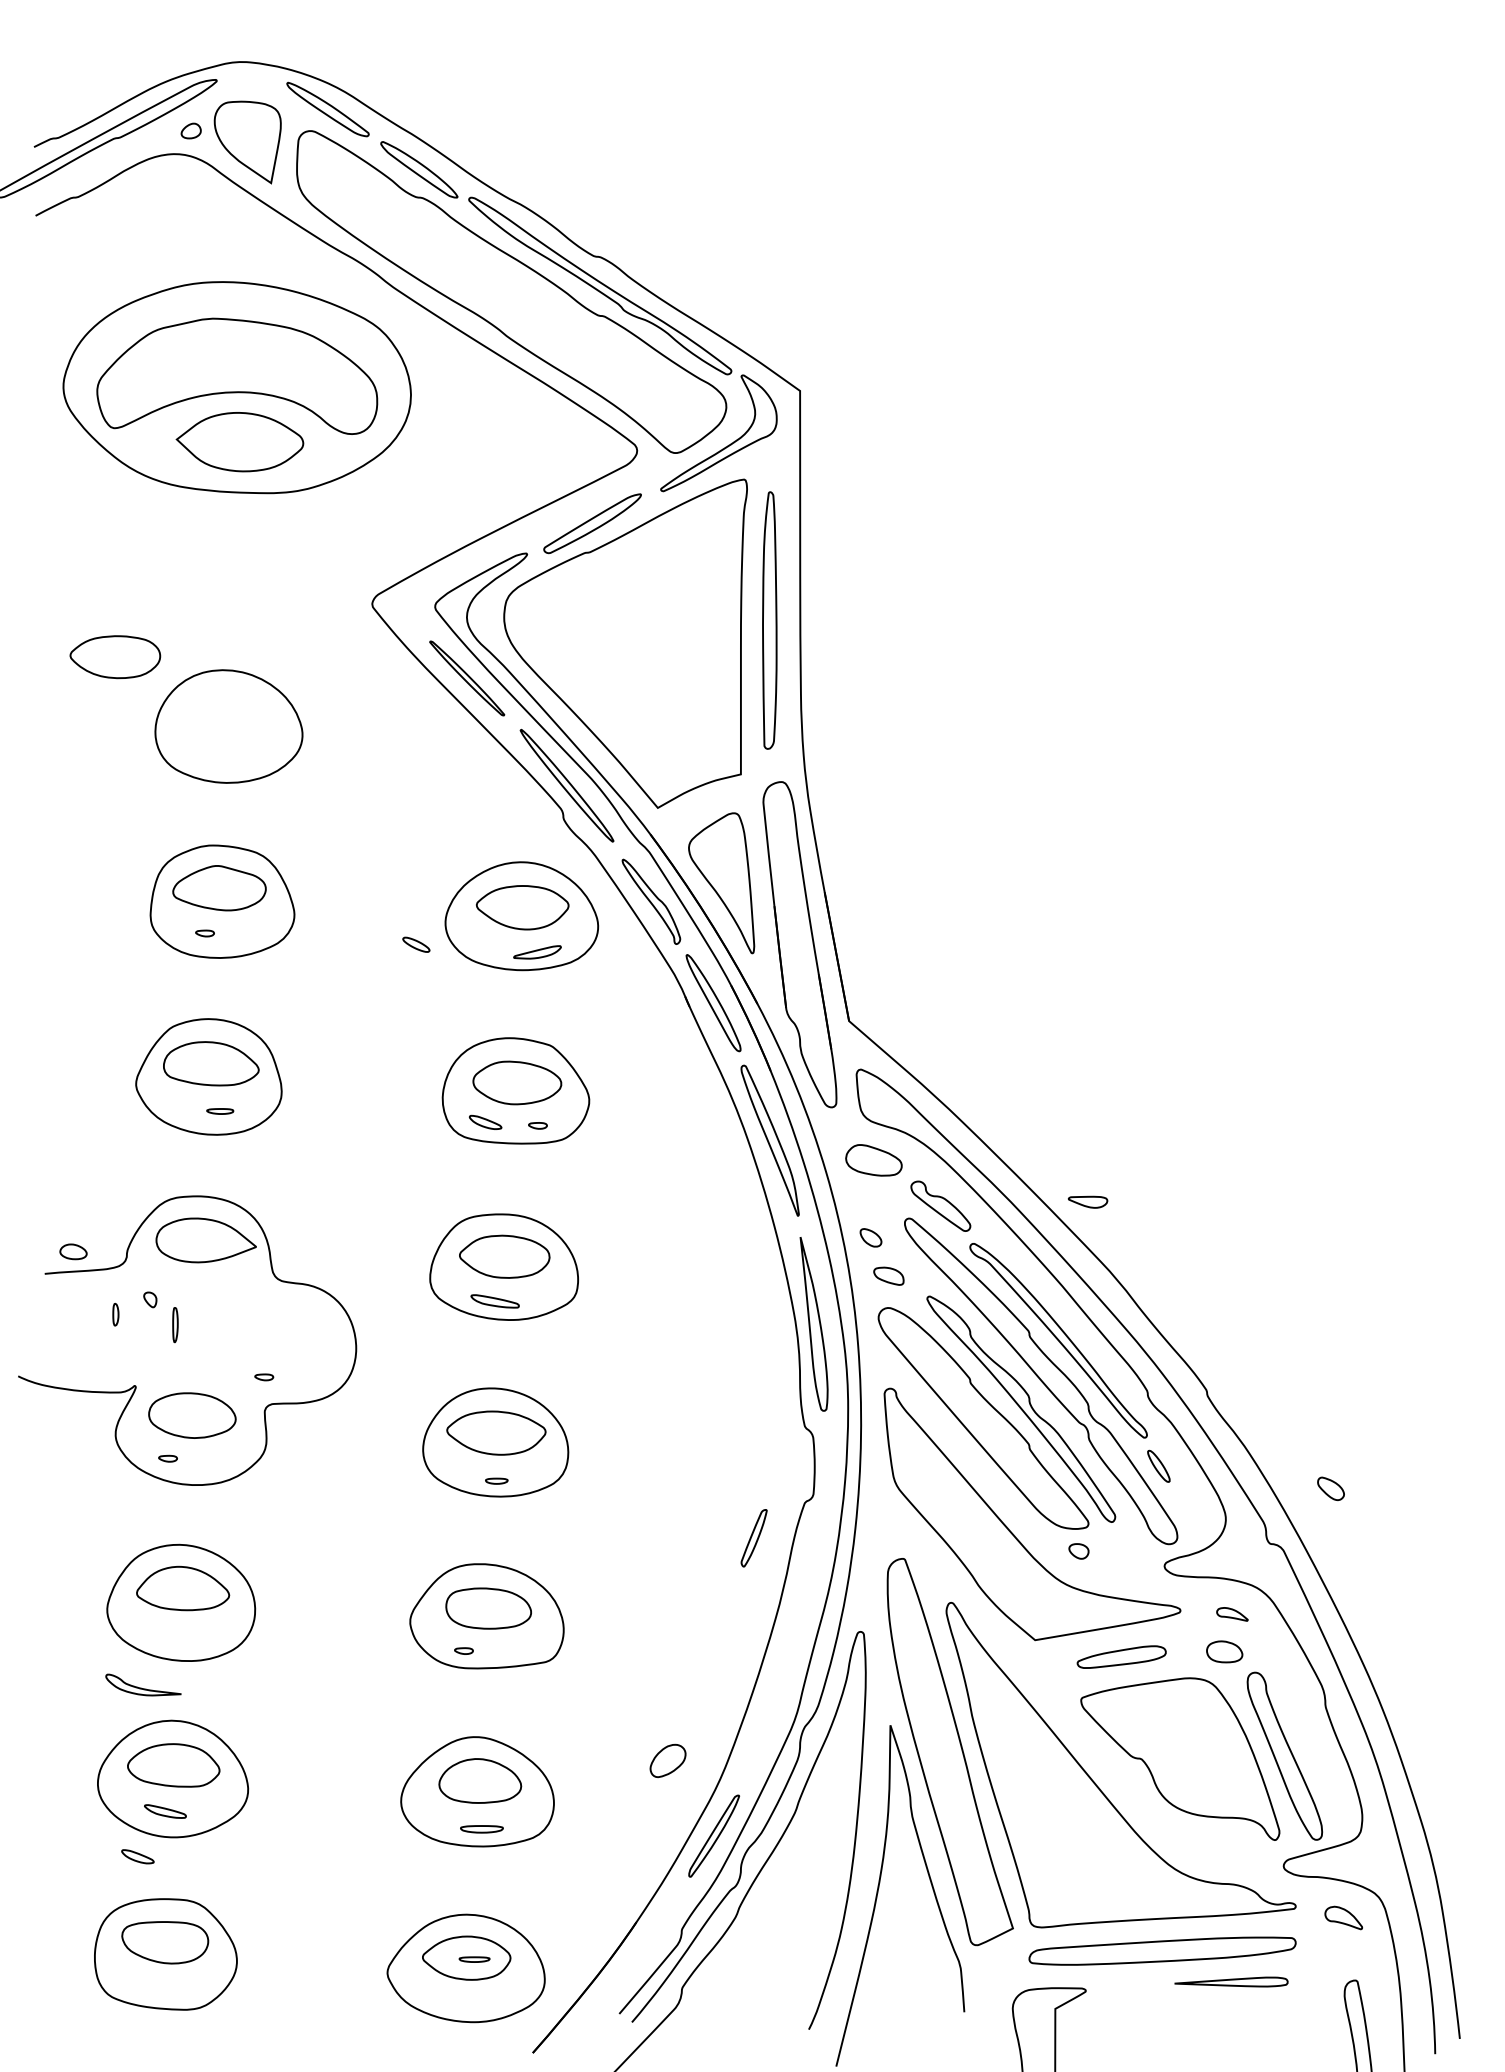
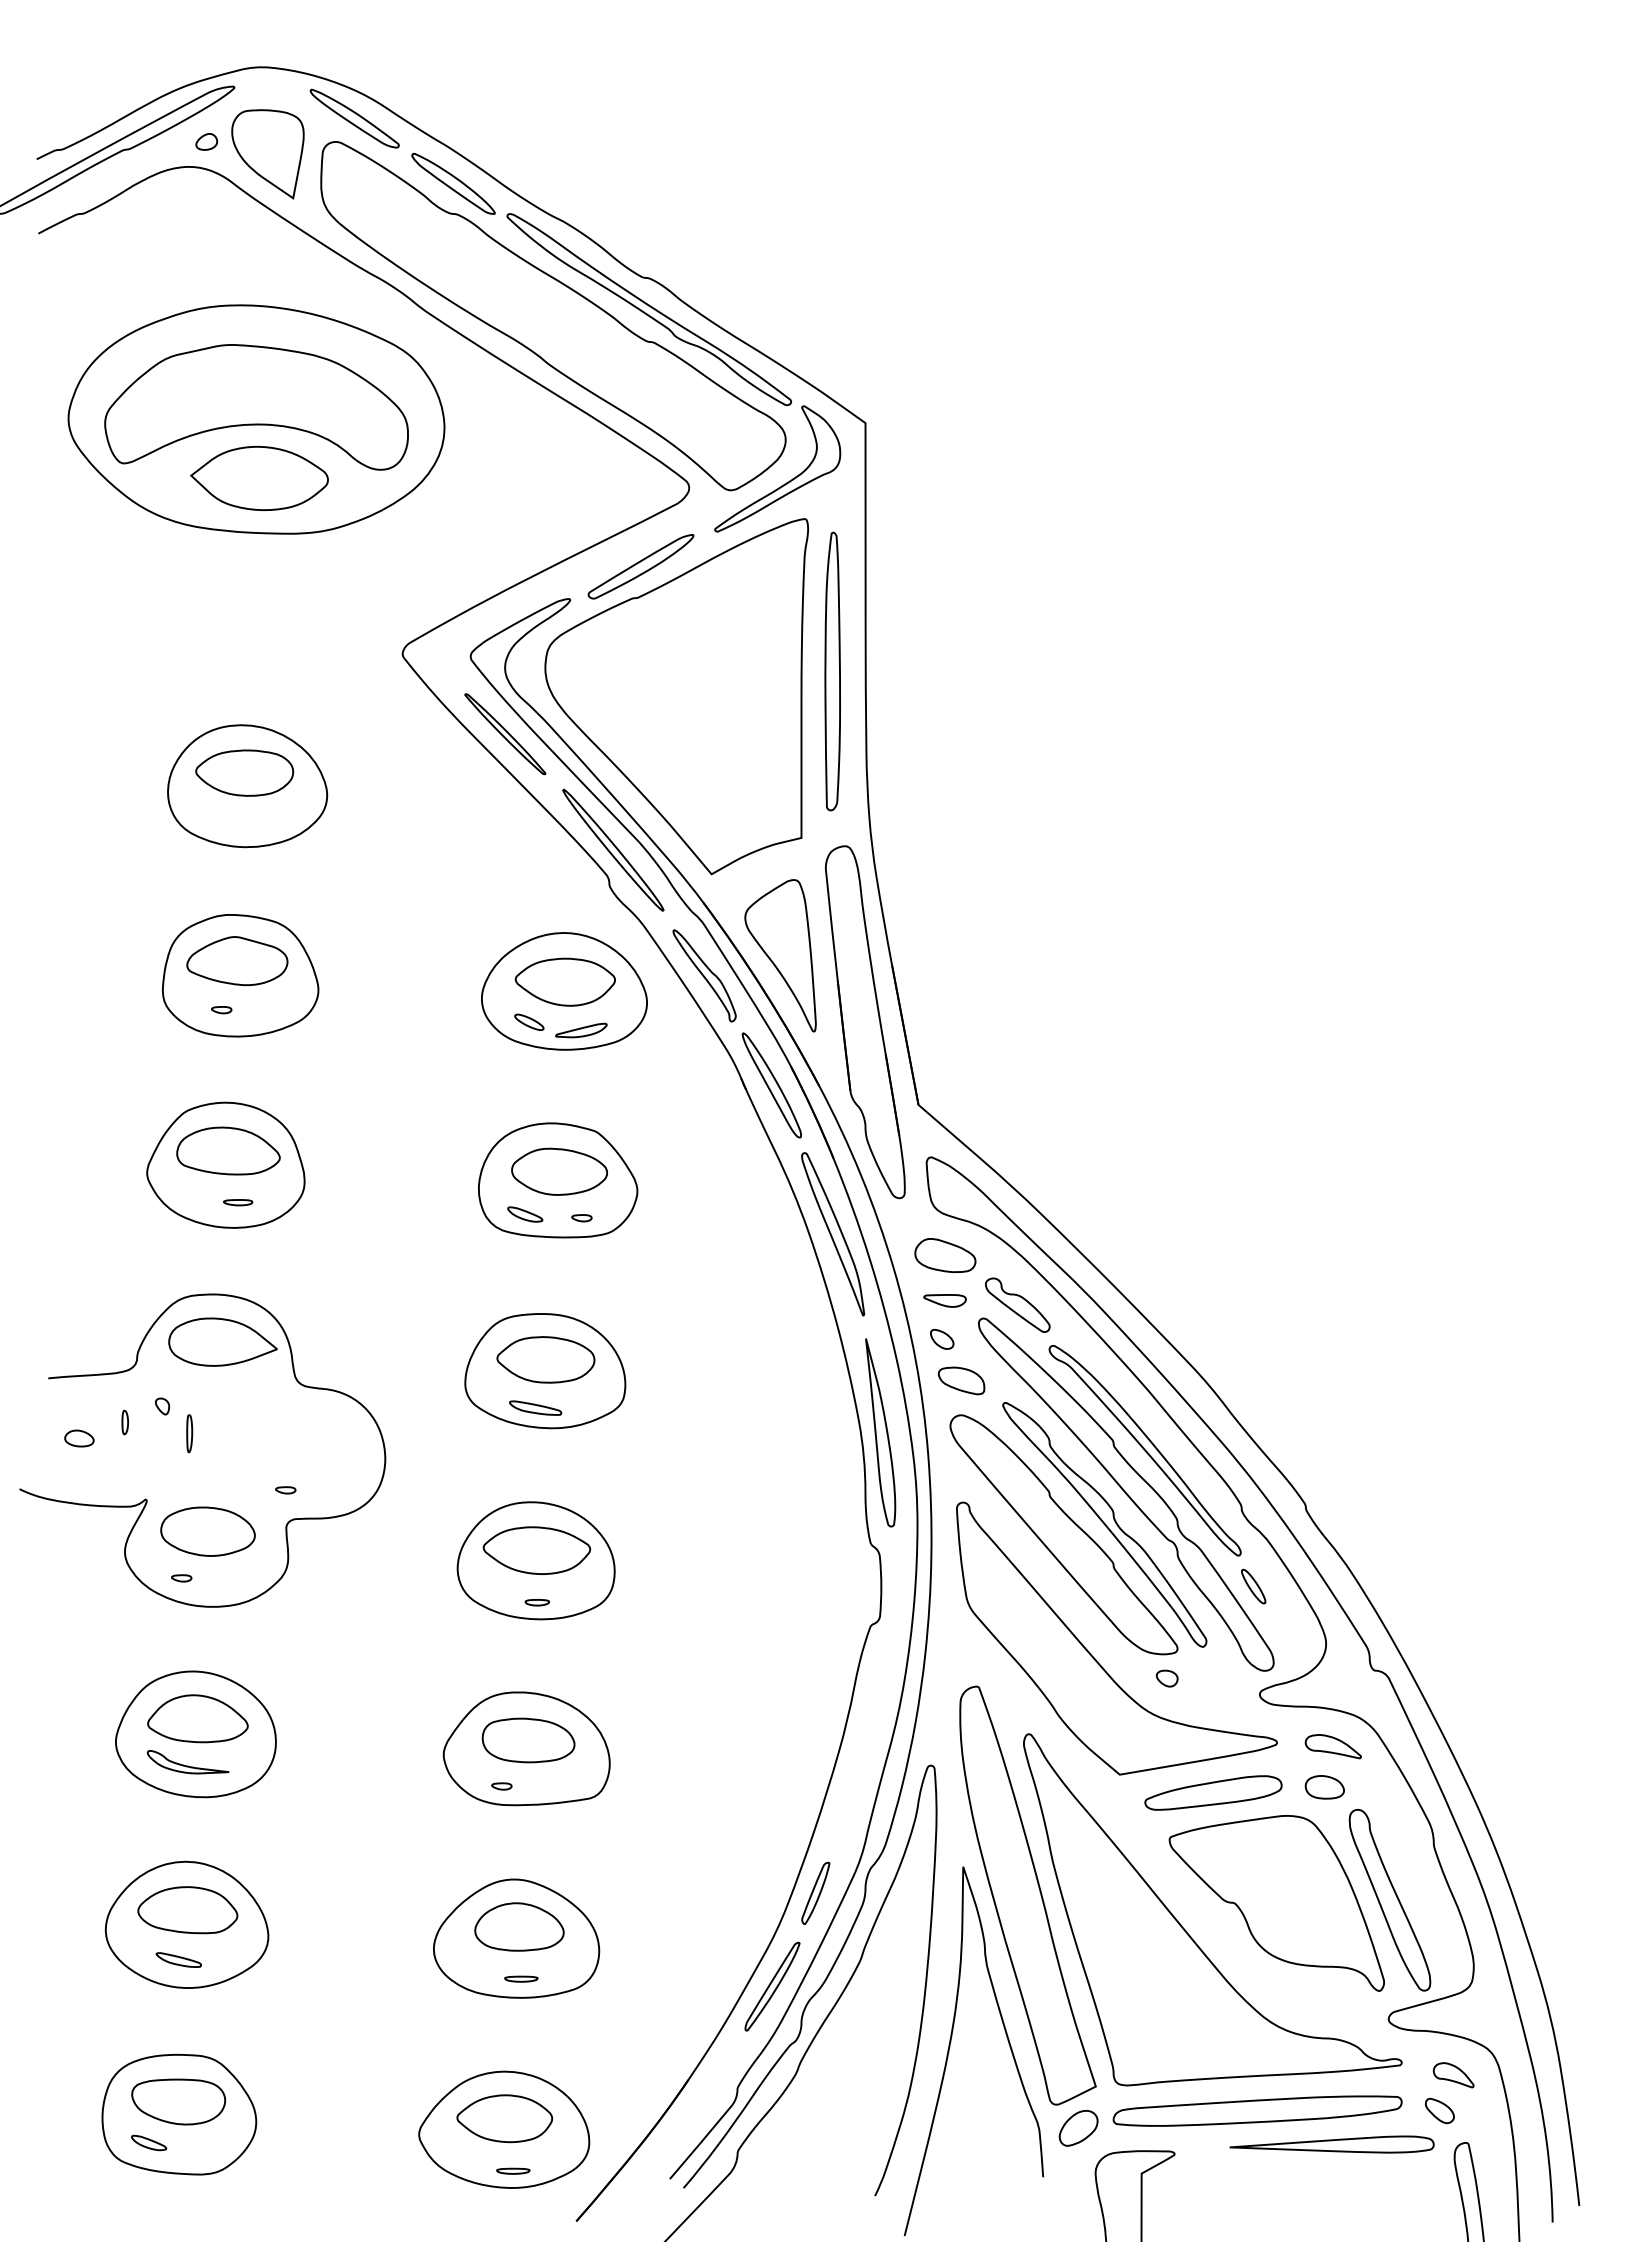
part: (115, 656) -> (244, 772), moved
part: (416, 944) -> (529, 1021), moved
part: (1087, 1201) -> (944, 1300), moved
part: (73, 1251) -> (79, 1438), moved
part: (888, 1275) -> (961, 1380), size x1.43
part: (1330, 1488) -> (1439, 2110), moved
part: (753, 1537) -> (815, 1892), moved
part: (1231, 1614) -> (1332, 1746), size x1.67
part: (1121, 1656) -> (1213, 1792), size x1.43
part: (143, 1685) -> (188, 1762), moved
part: (667, 1761) -> (1078, 2128), moved
part: (482, 1828) -> (521, 1978), size x0.71
part: (138, 1856) -> (149, 2142), moved
part: (474, 1958) -> (513, 2170), moved
part: (1230, 1982) -> (1331, 2144), size x1.67

